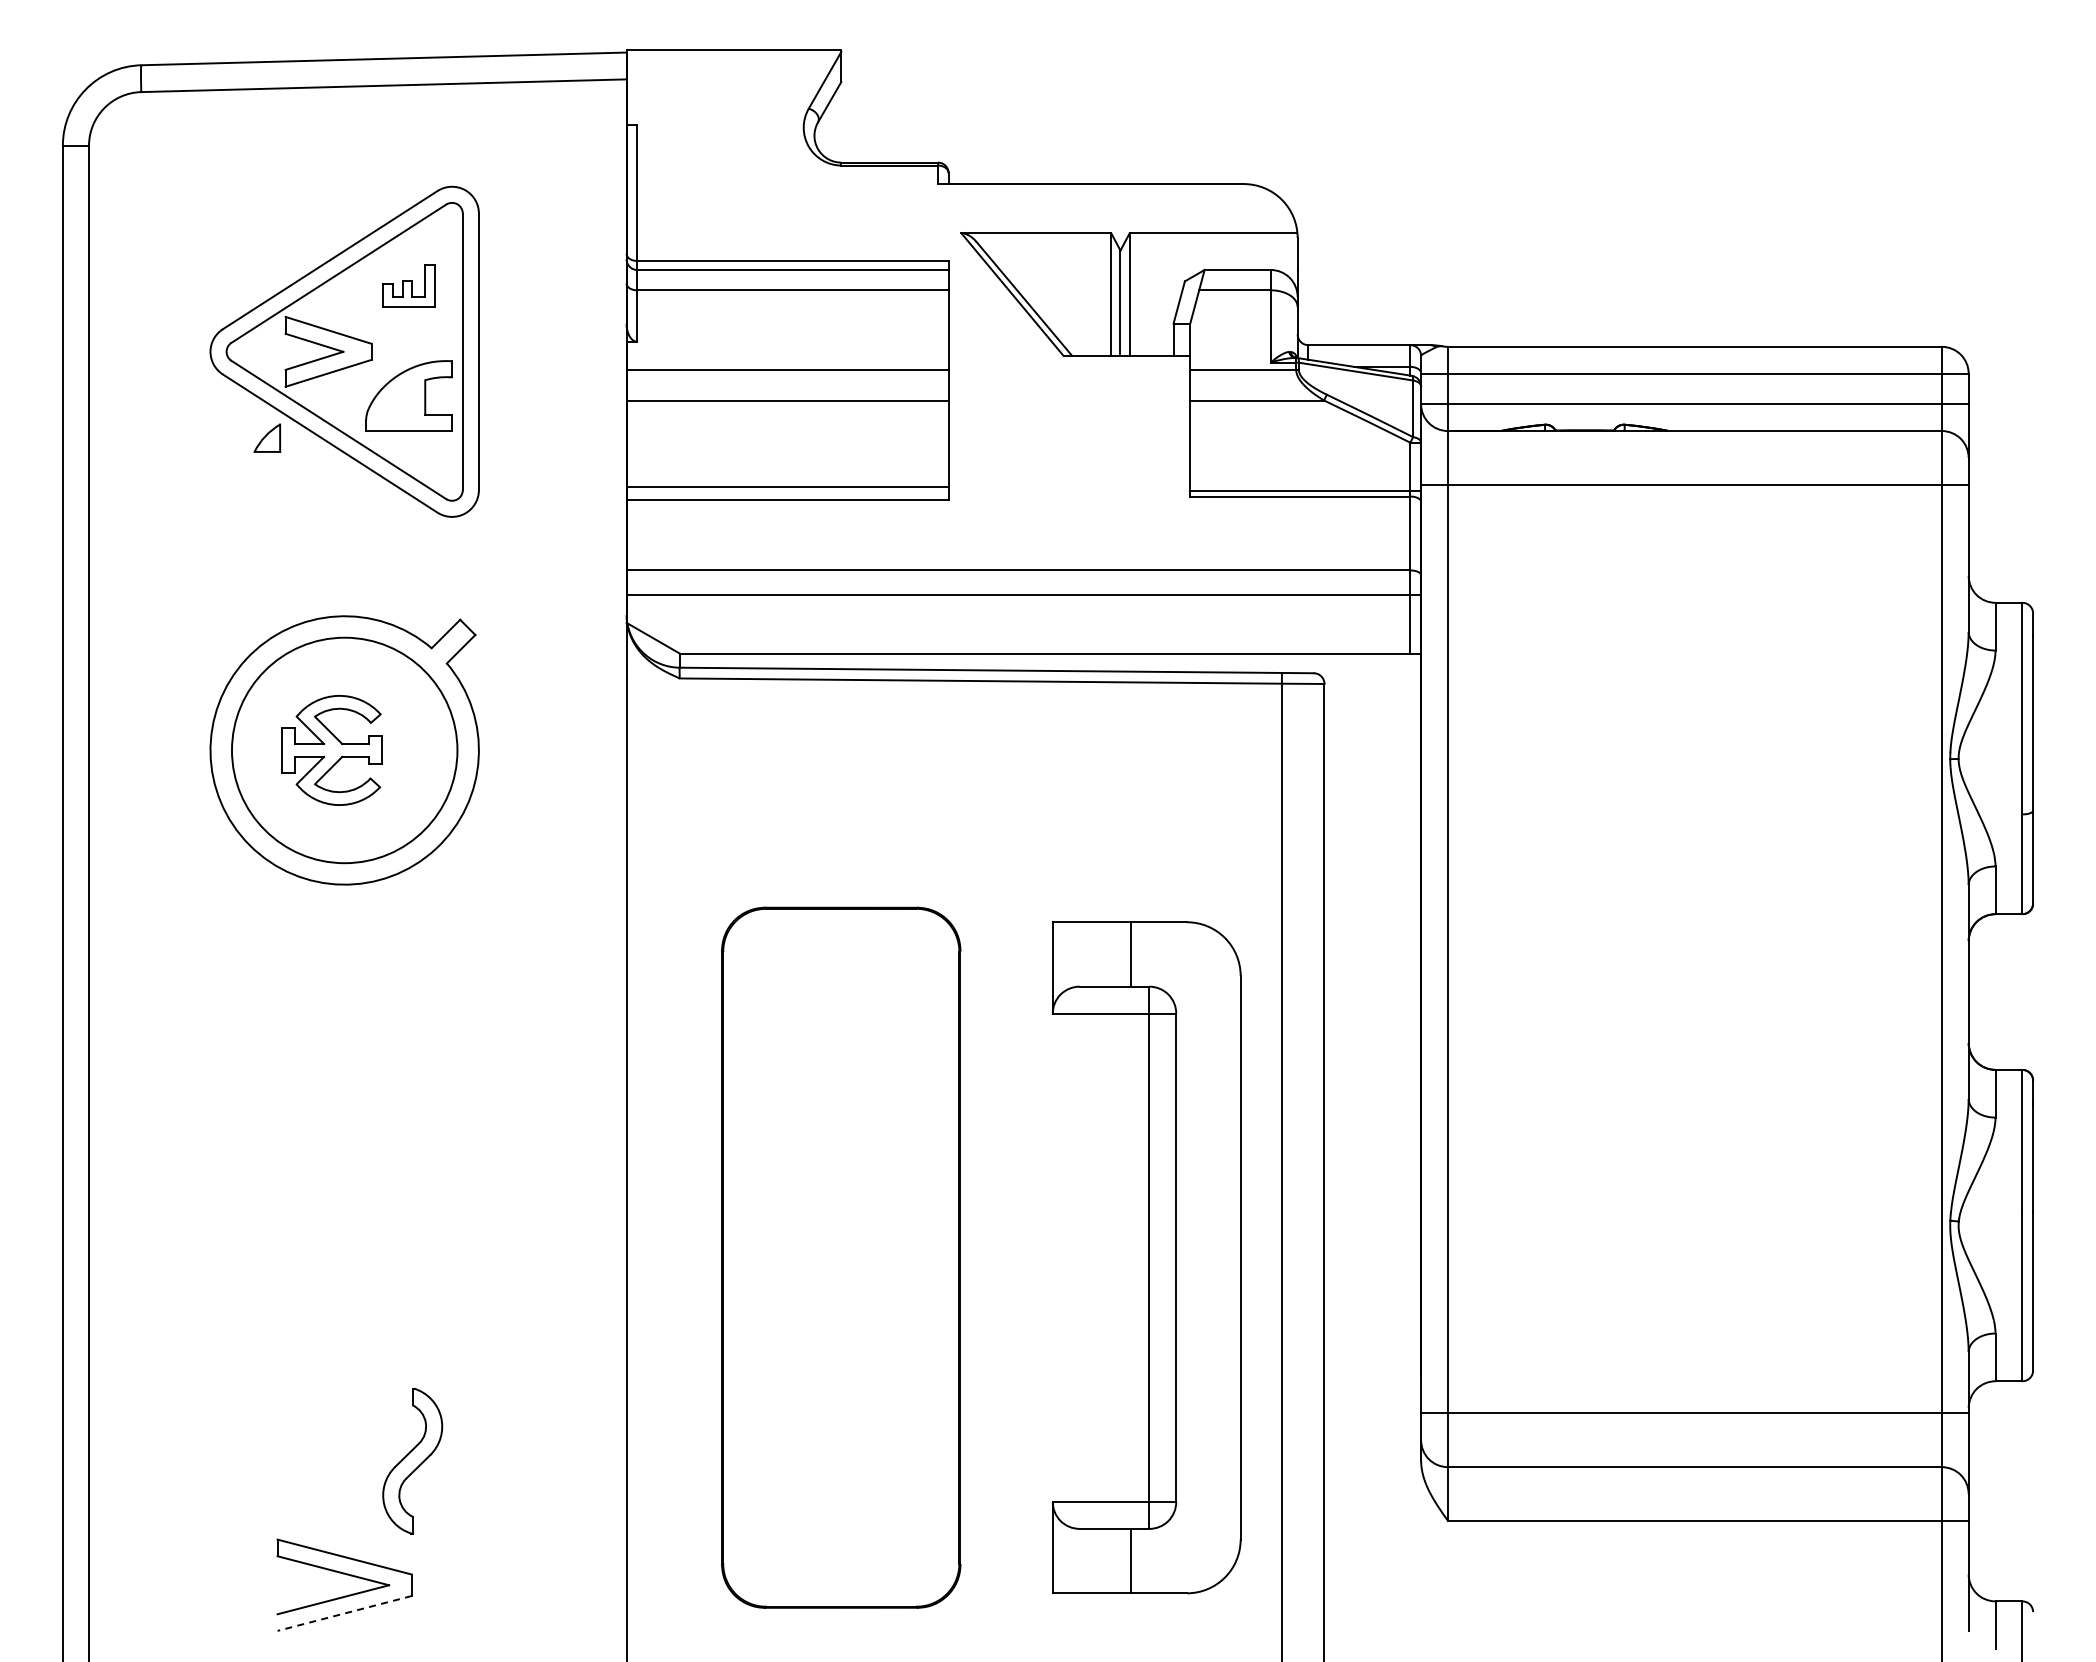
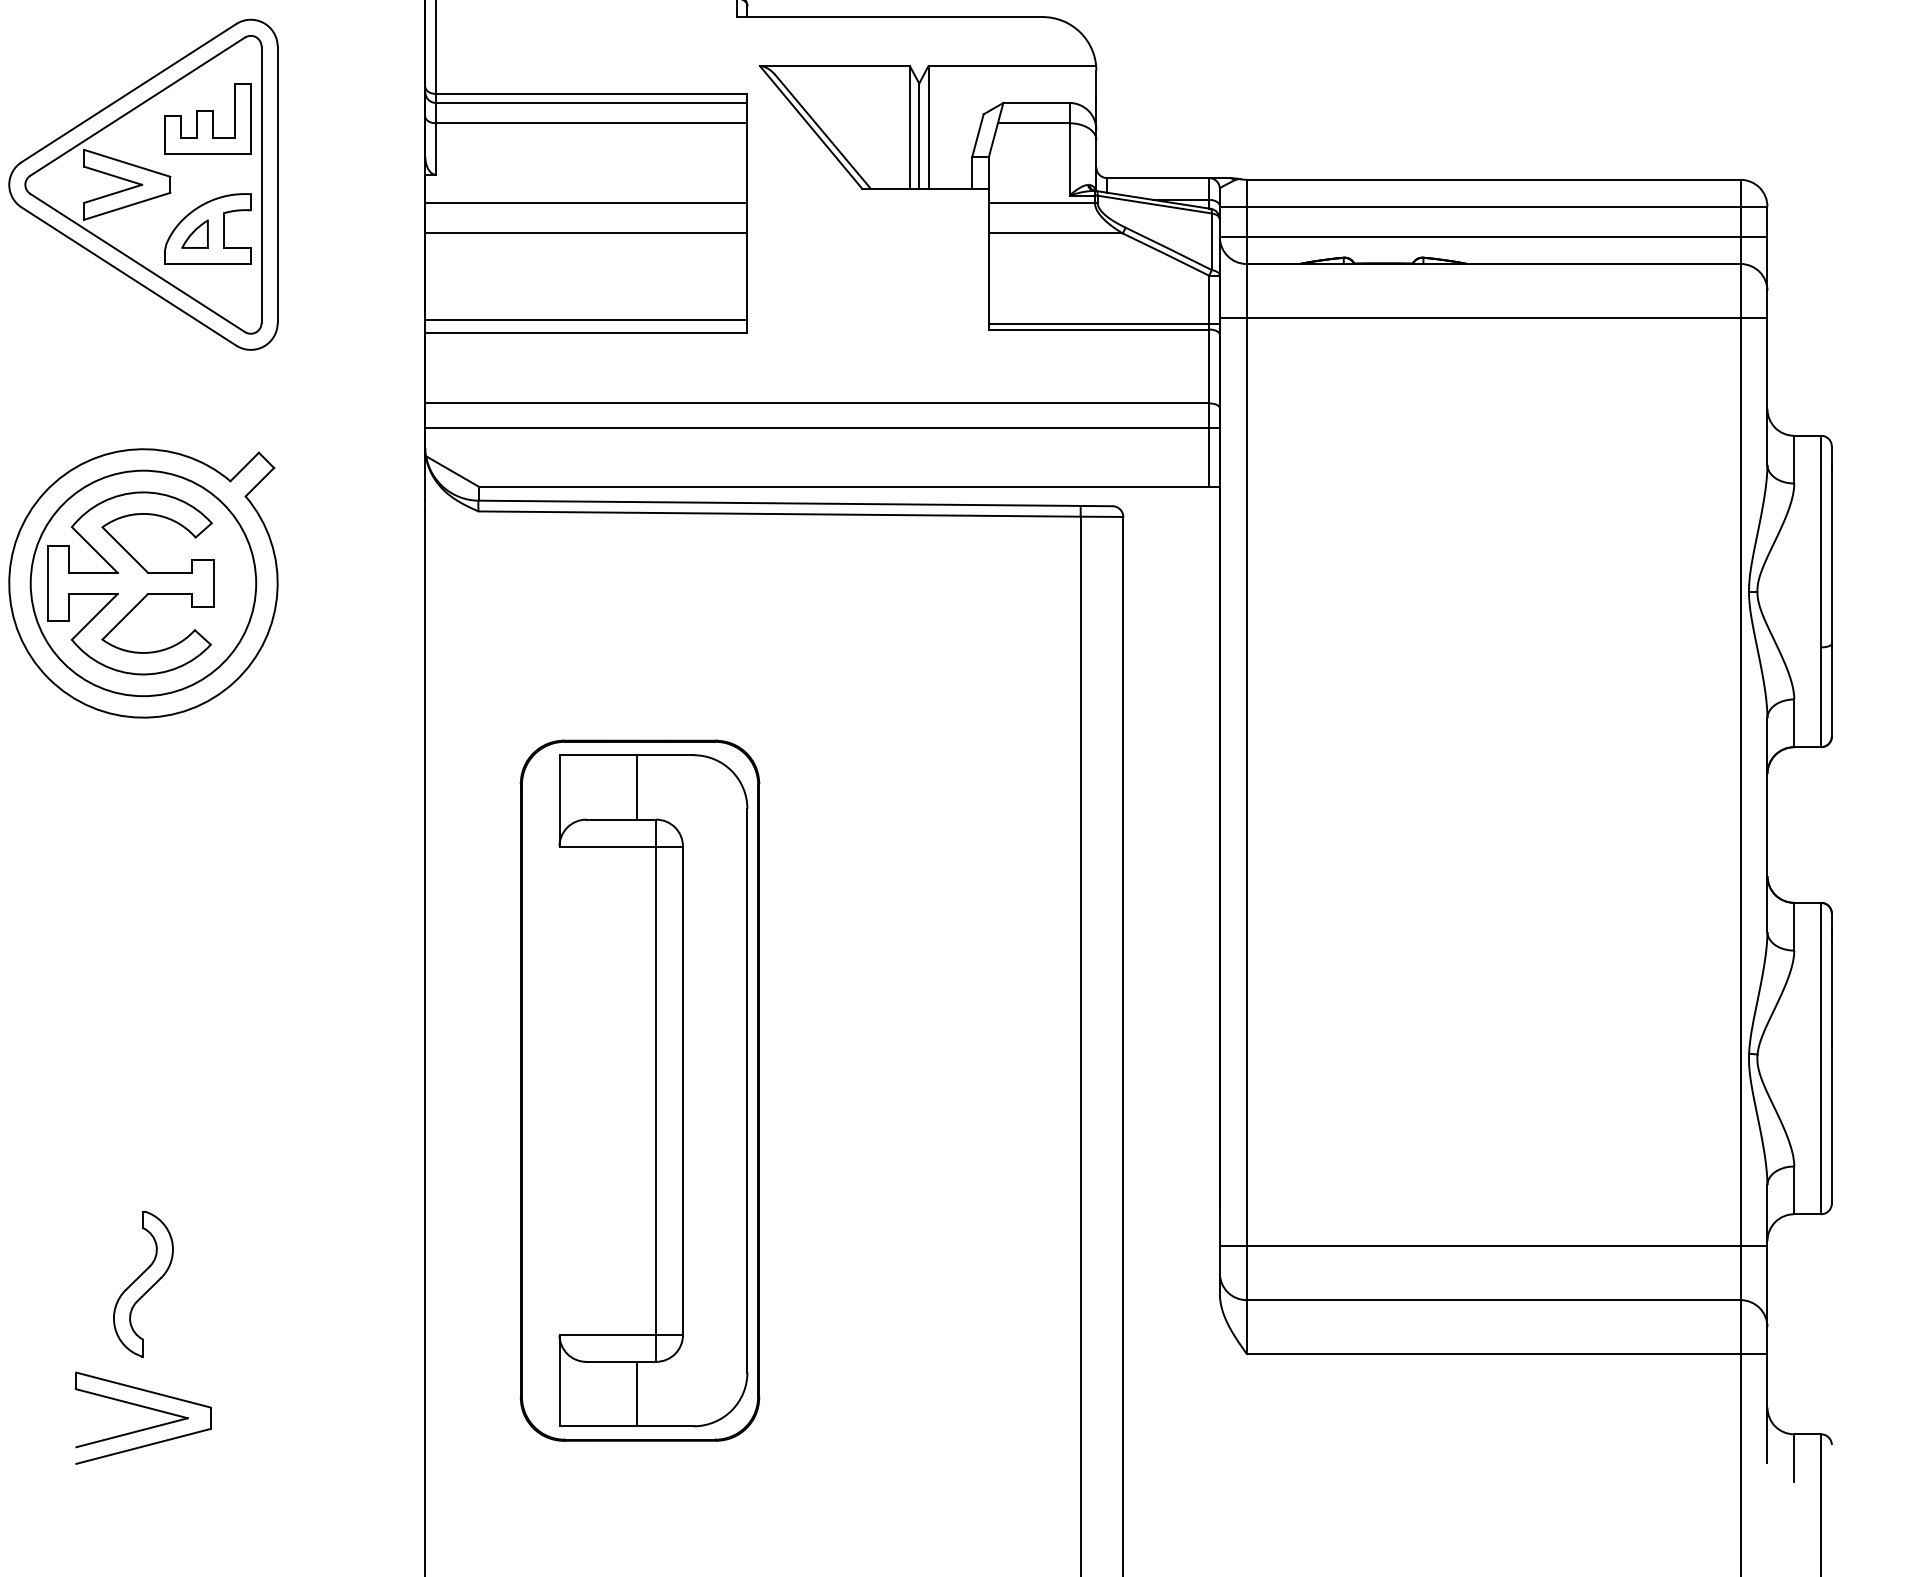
part: (408, 285) -> (207, 118), size x1.67
part: (267, 437) -> (195, 233), moved
part: (331, 750) -> (130, 583), size x1.67
part: (1146, 1257) -> (653, 1090), moved
part: (412, 1460) -> (143, 1283), moved
line: (344, 1613) -> (143, 1446), dashed -> solid

